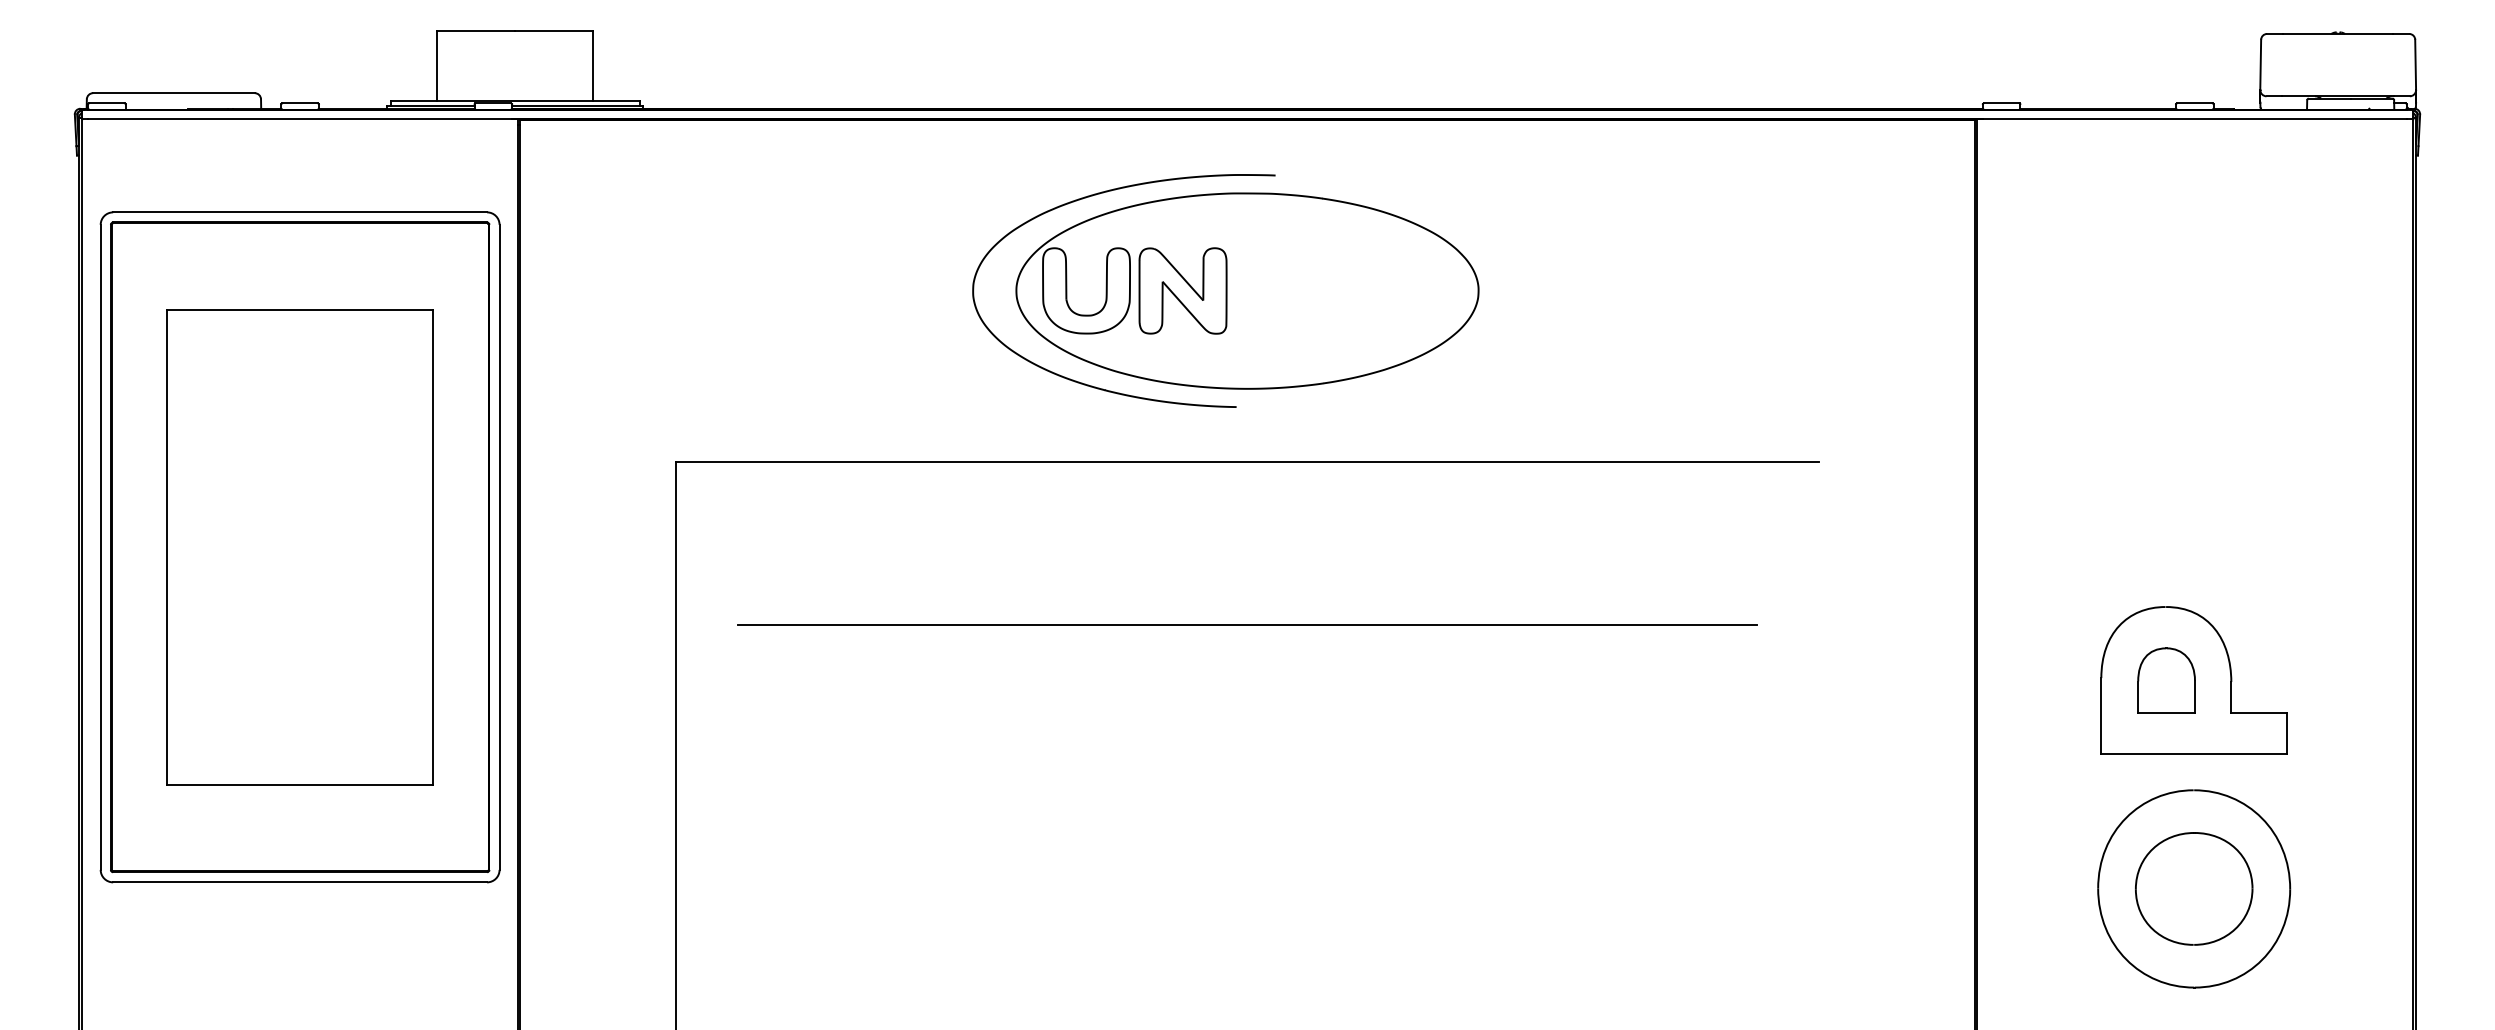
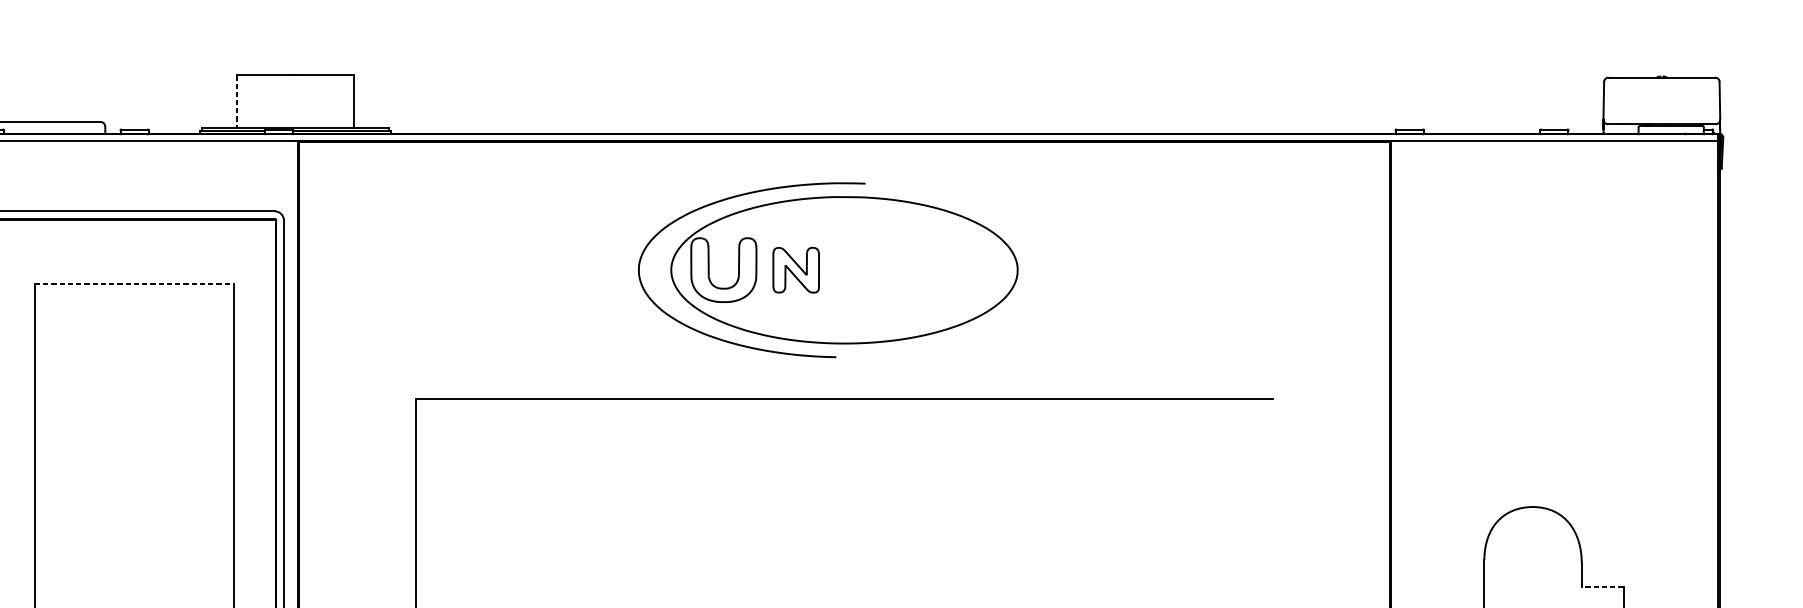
line: (437, 66) -> (237, 101), solid -> dashed
part: (1182, 290) -> (795, 269), size x0.7
line: (300, 309) -> (134, 284), solid -> dashed
line: (1247, 625) -> (844, 520), removed
part: (2166, 680) -> (1533, 562), removed
line: (2259, 713) -> (1602, 586), solid -> dashed

